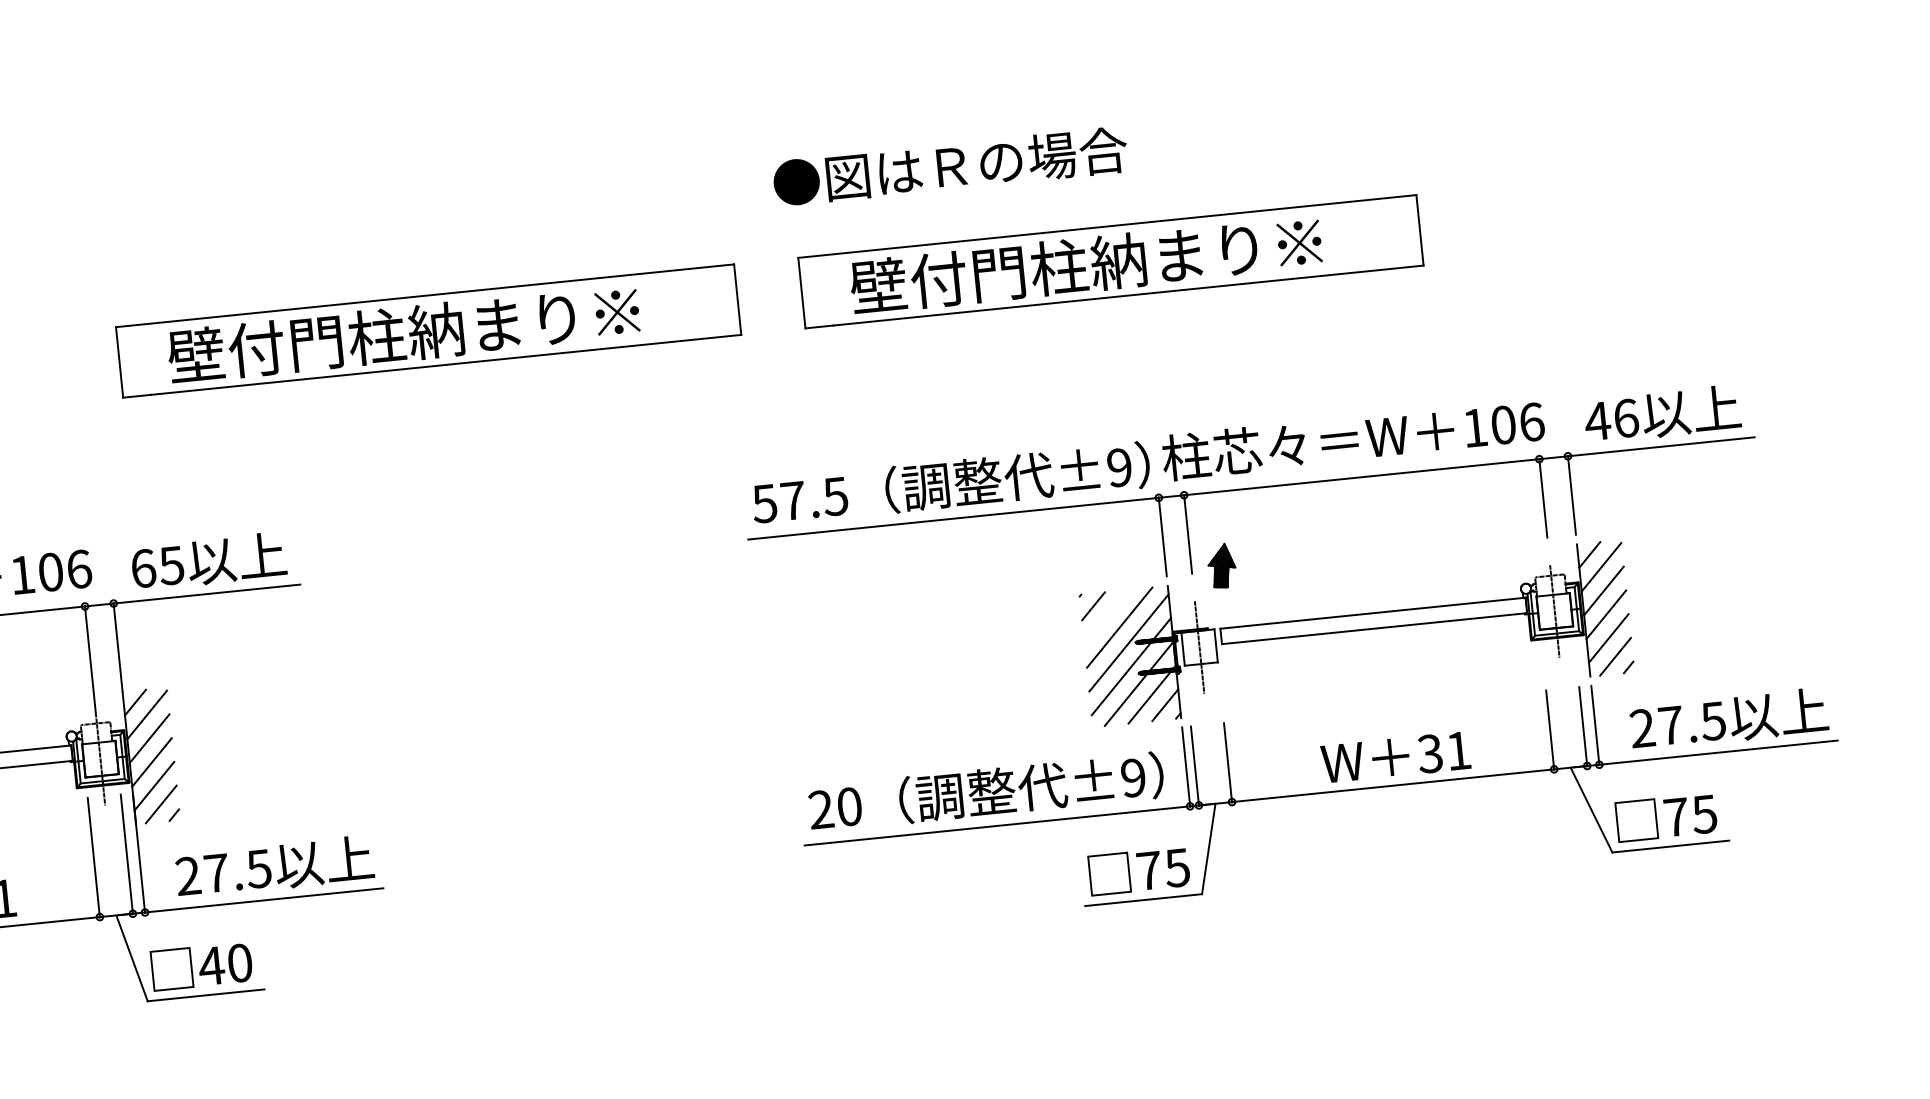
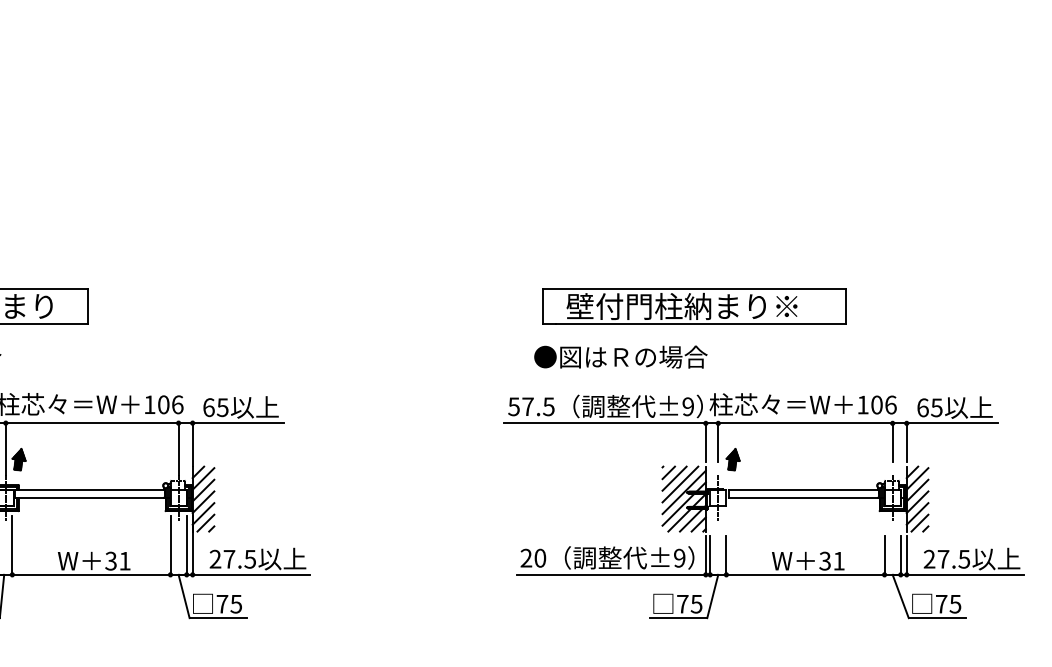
text: (949, 165) -> (620, 356), moved
part: (429, 331) -> (359, 306), removed
text: (1611, 419) -> (929, 407), 46 -> 65
line: (1106, 616) -> (674, 478), added
text: (225, 963) -> (229, 603), 40 -> 75

